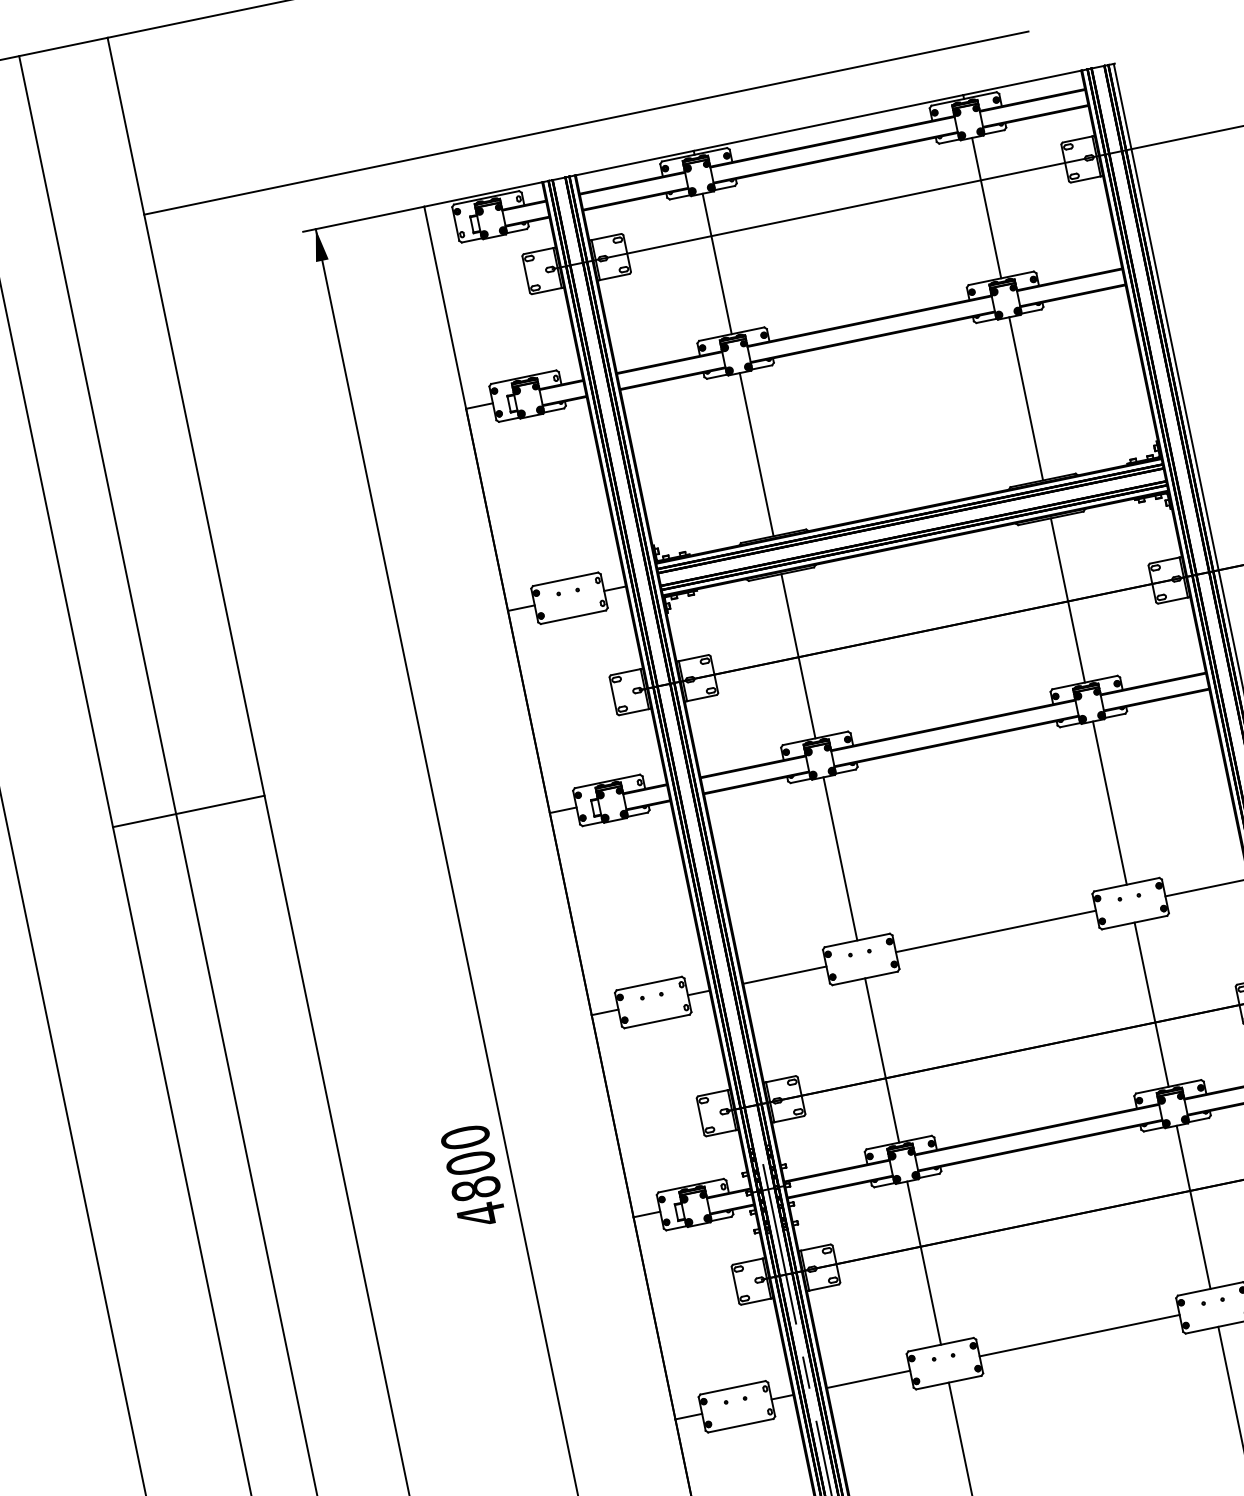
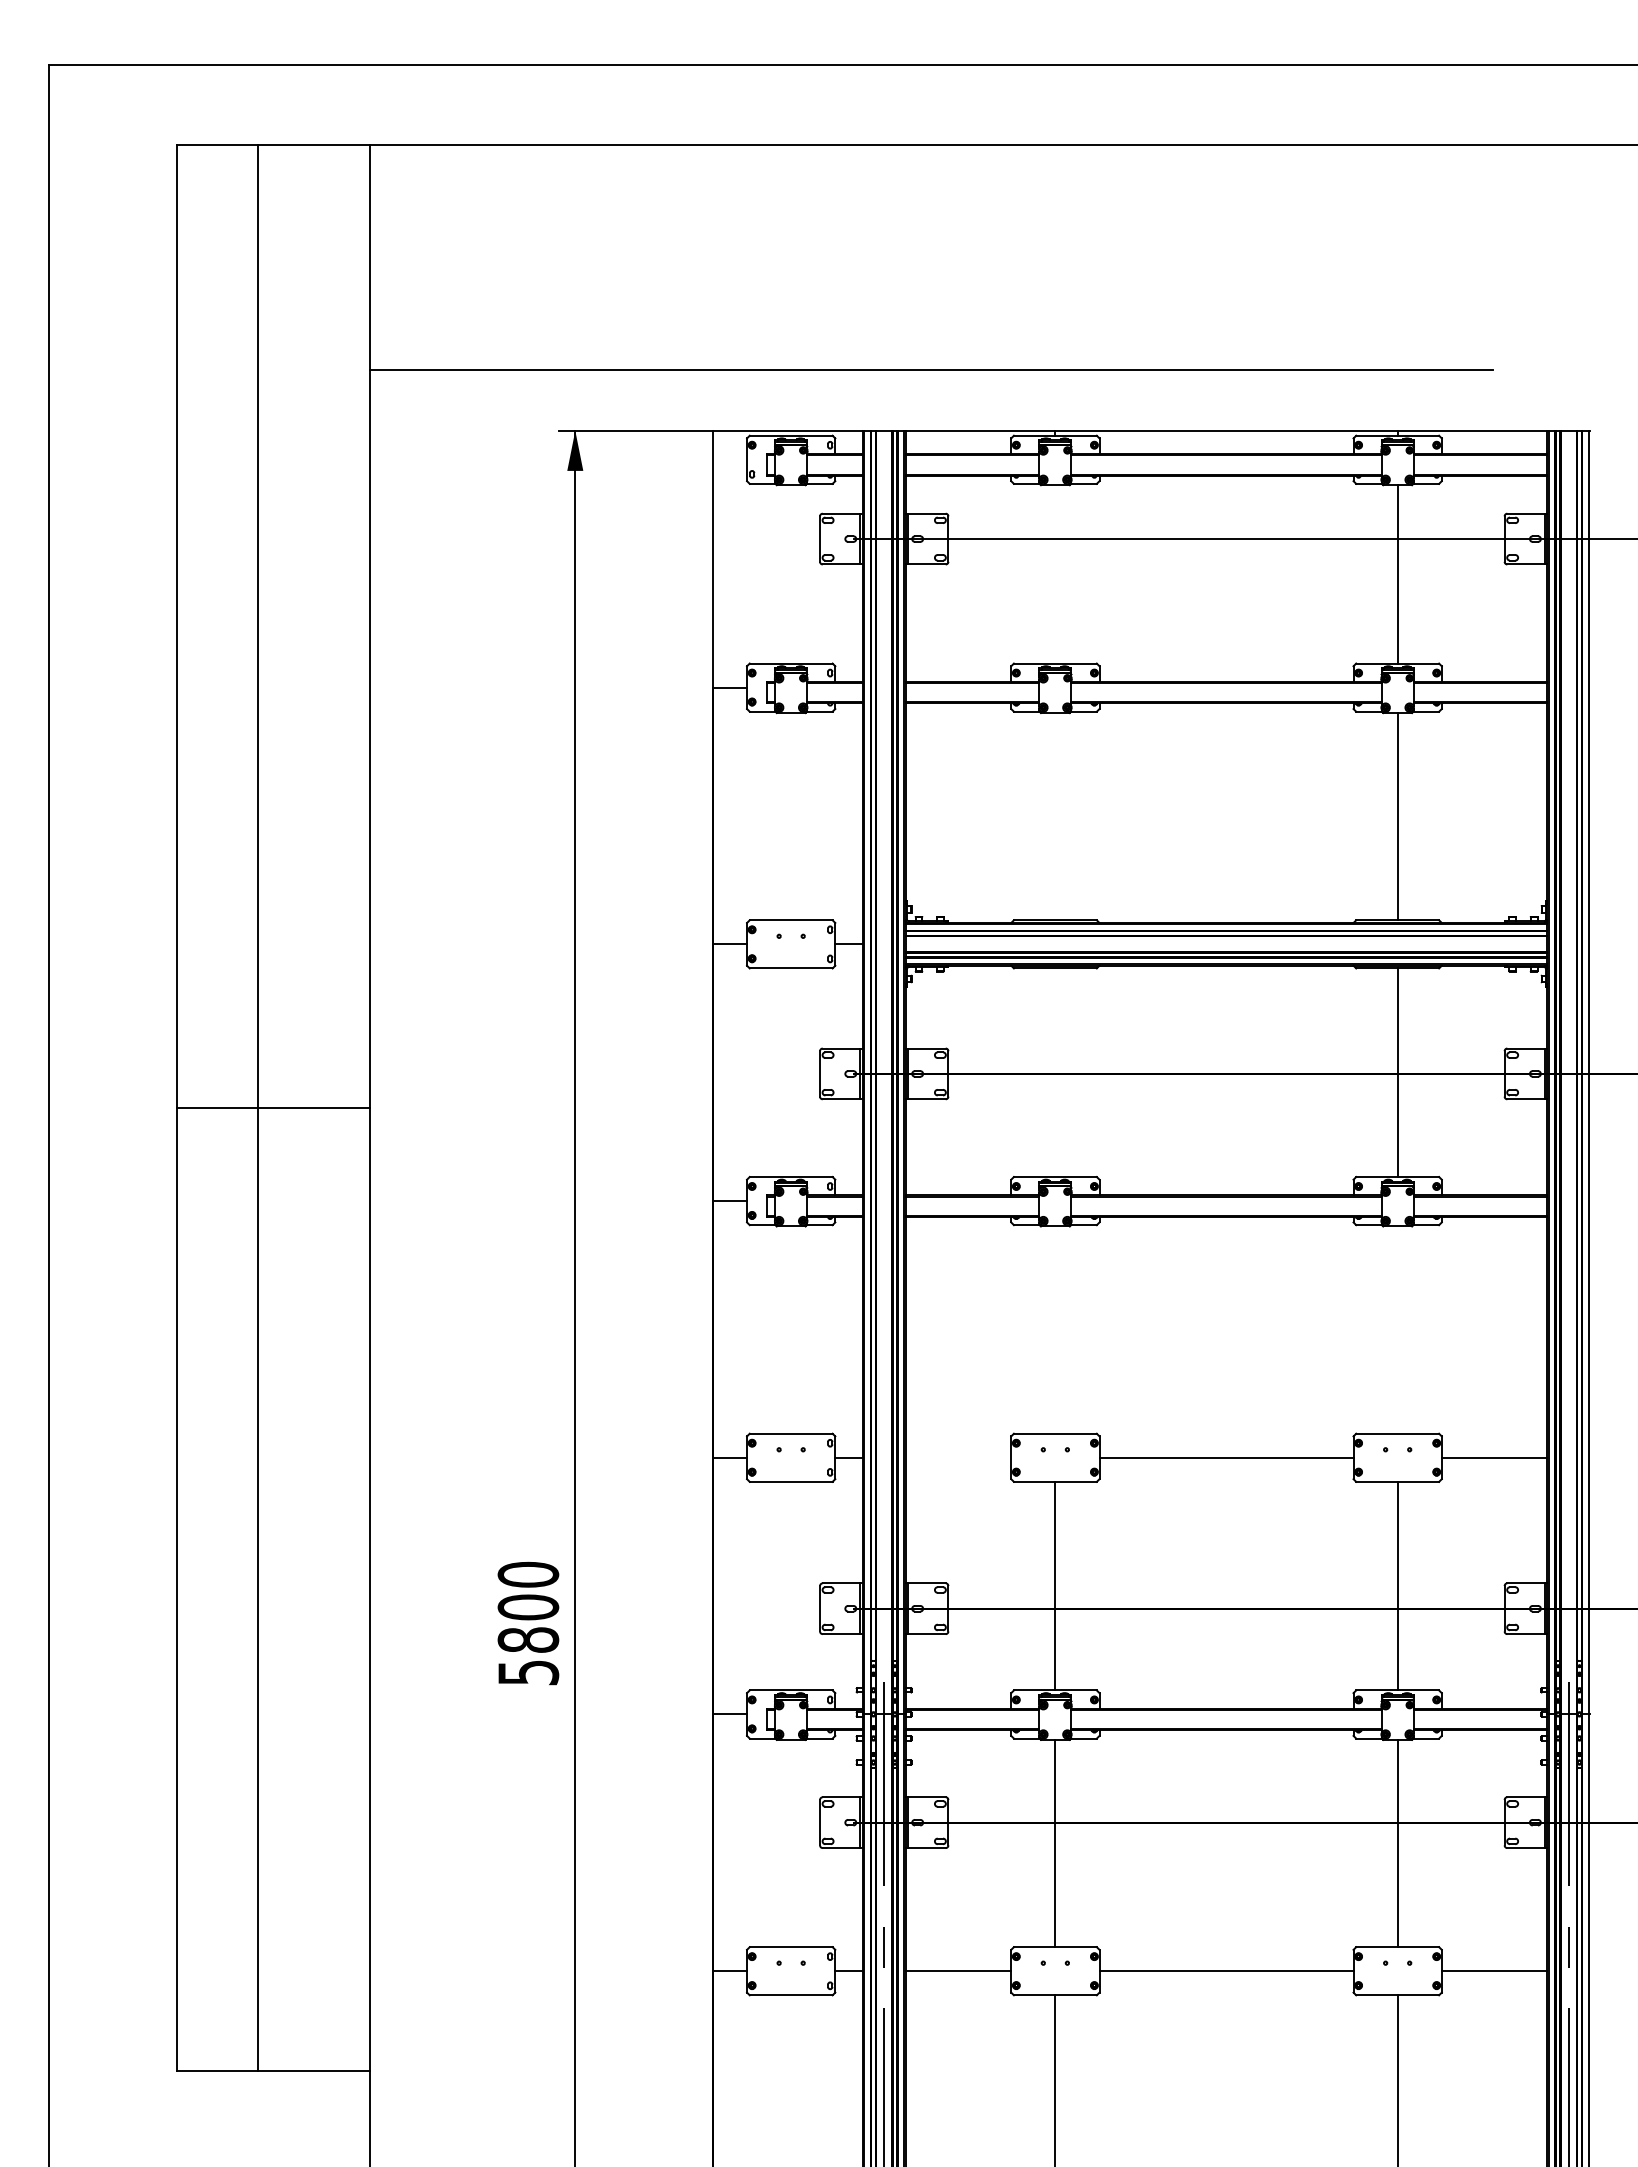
line: (717, 264) -> (1055, 574), removed
line: (756, 454) -> (1055, 816), removed
line: (798, 656) -> (1055, 1072), removed
line: (1109, 802) -> (1397, 1329), removed
line: (840, 858) -> (1055, 1329), removed
line: (784, 975) -> (958, 1457), removed
text: (481, 1214) -> (528, 1672), 4800 -> 5800

